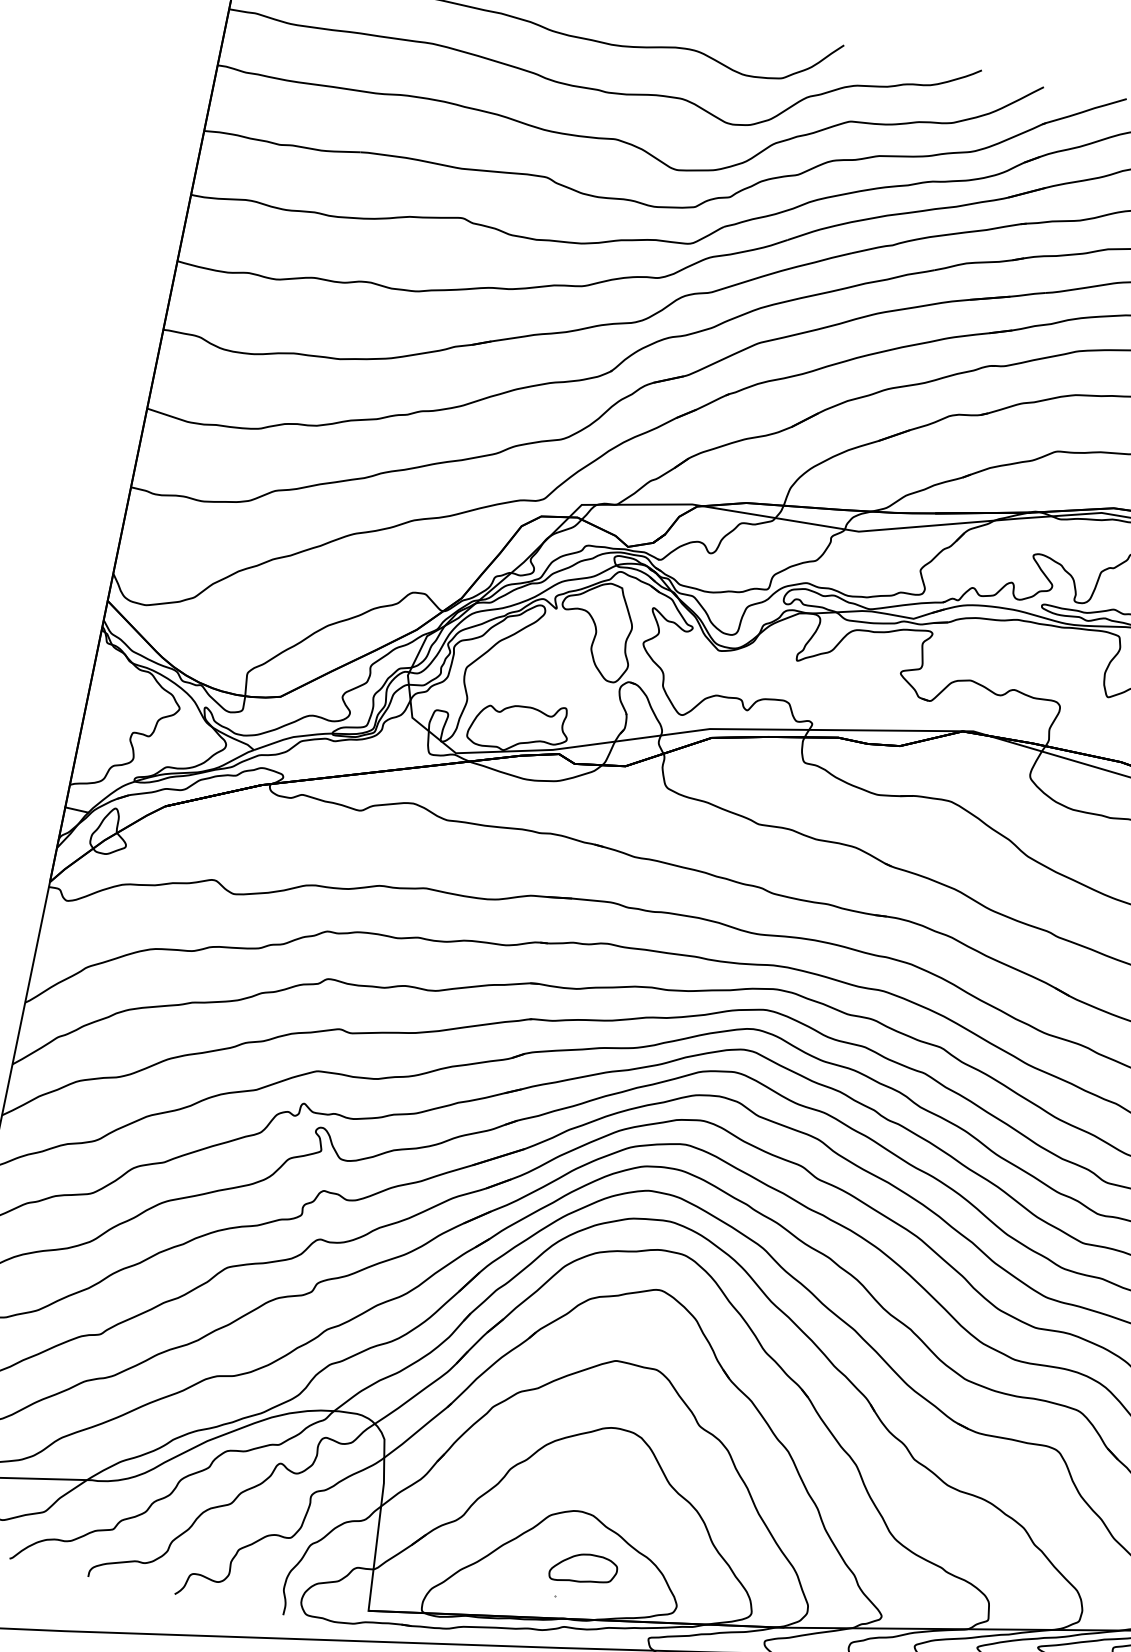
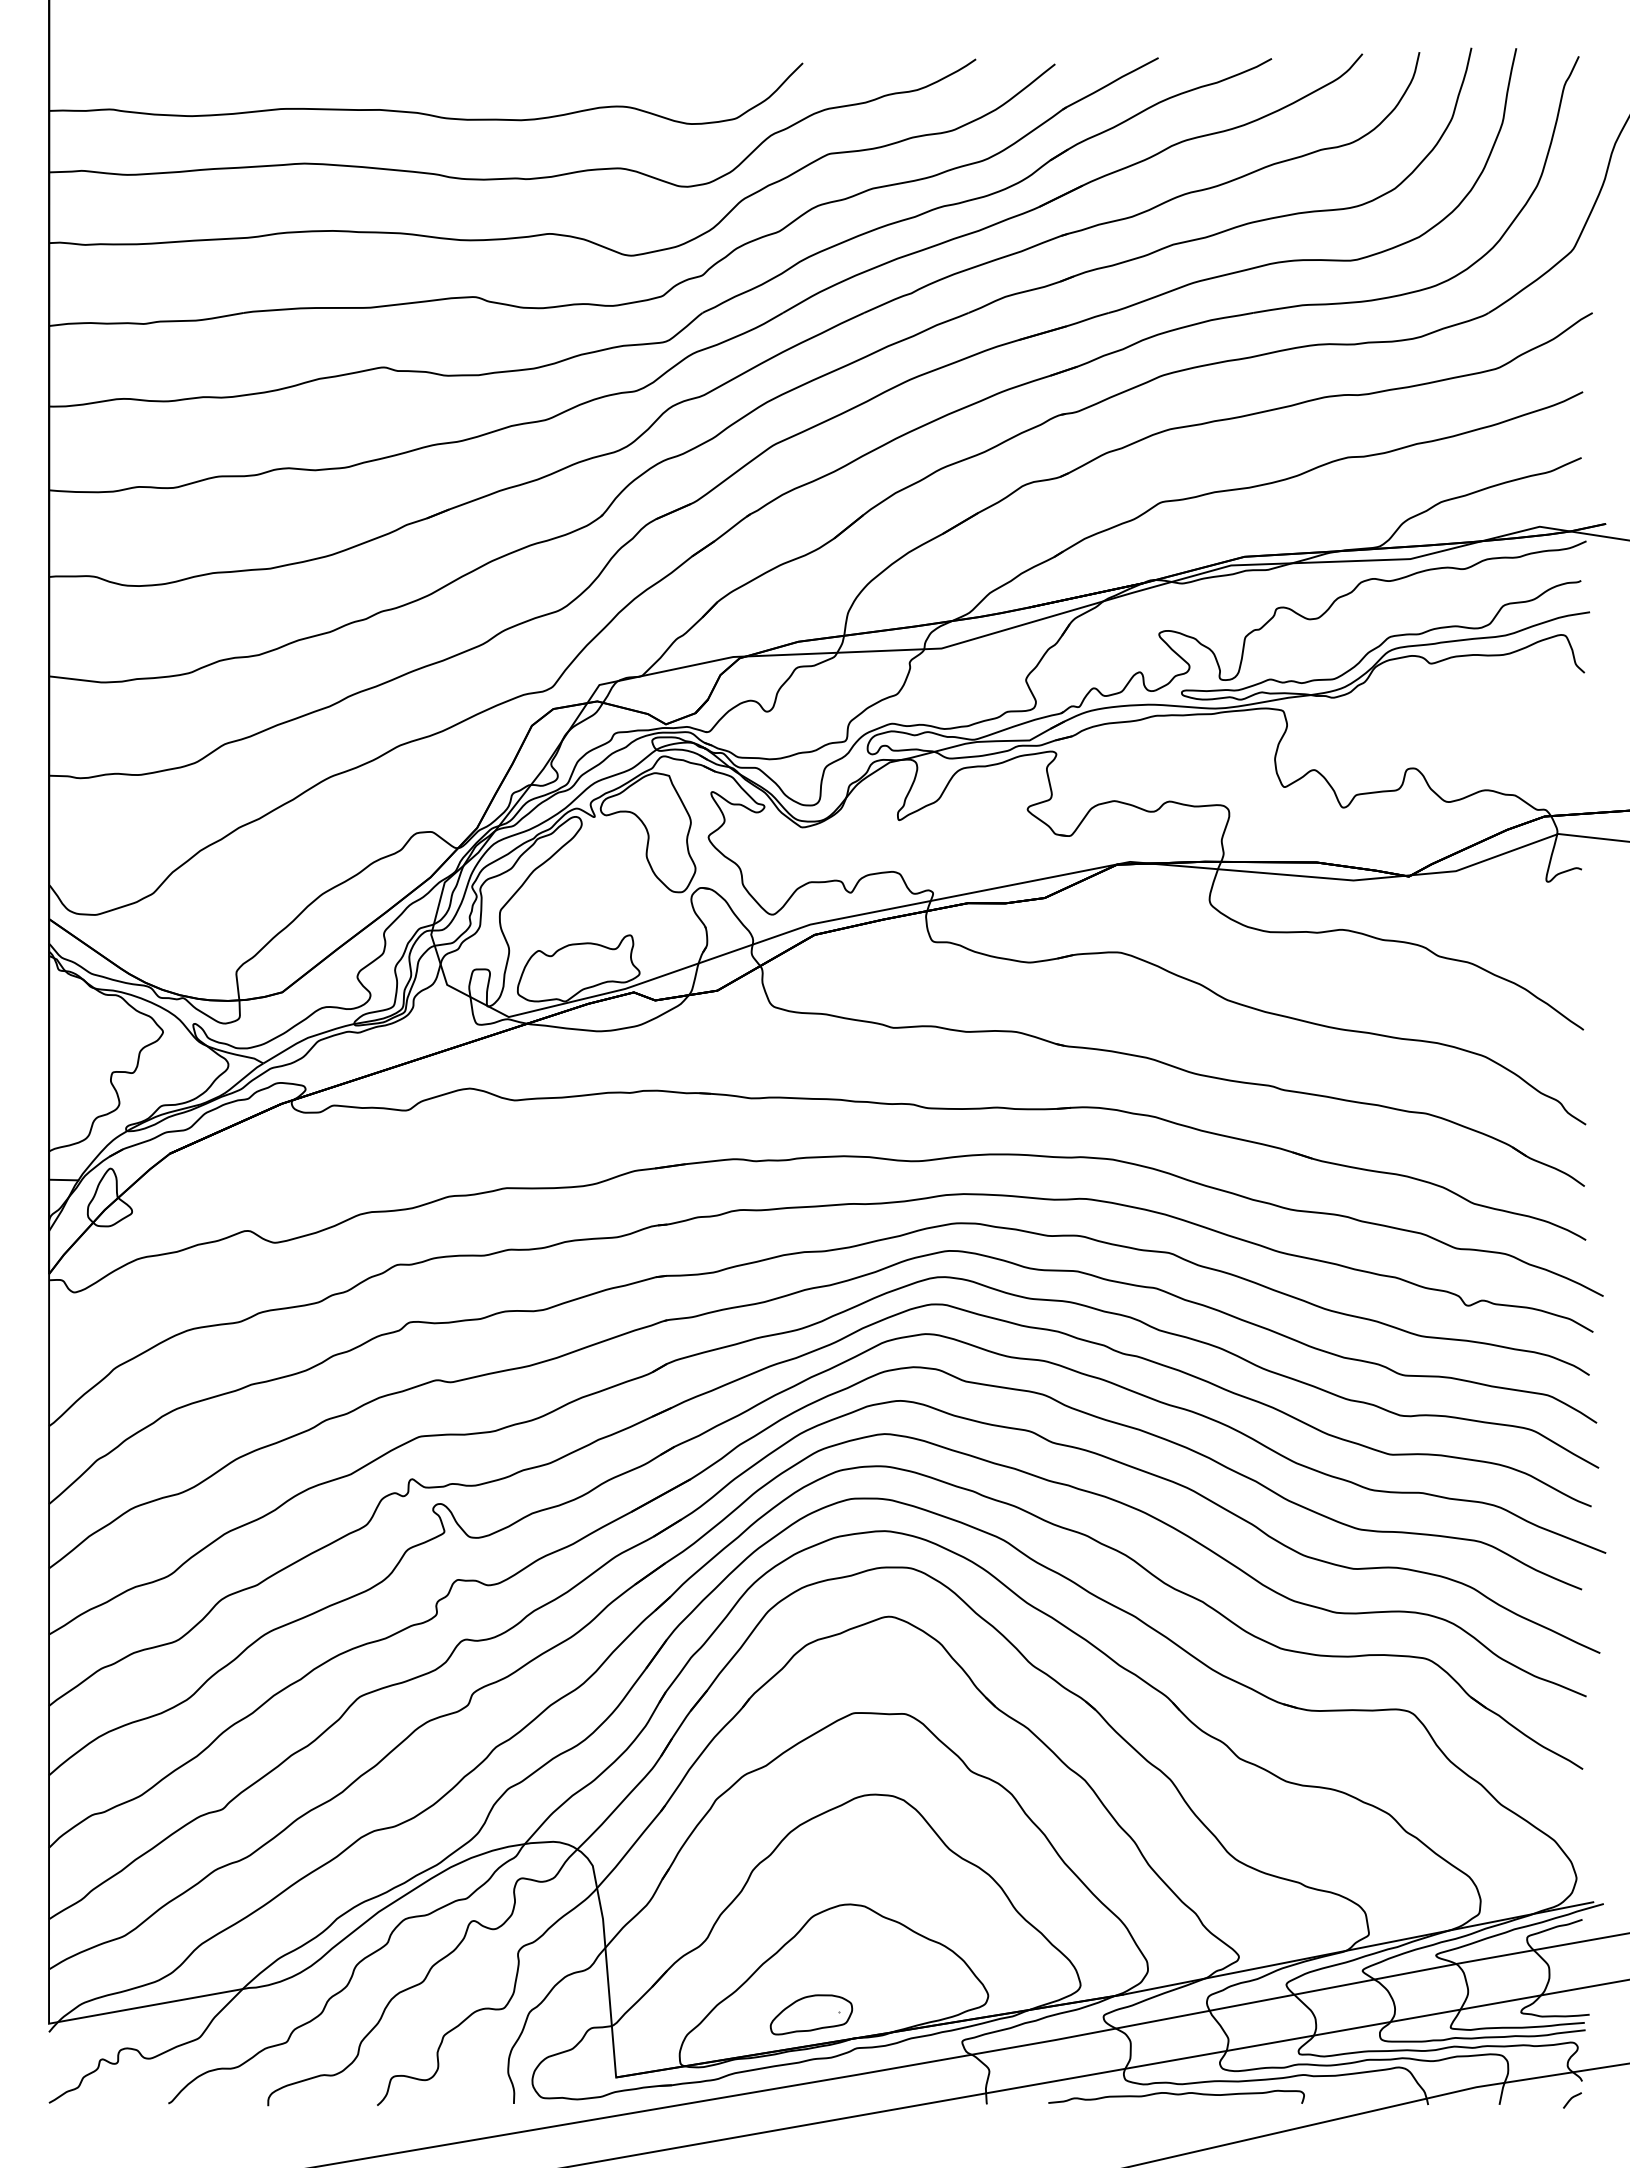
part: (583, 1569) -> (811, 2014), moved

